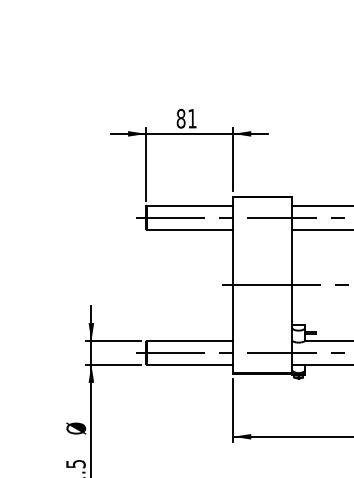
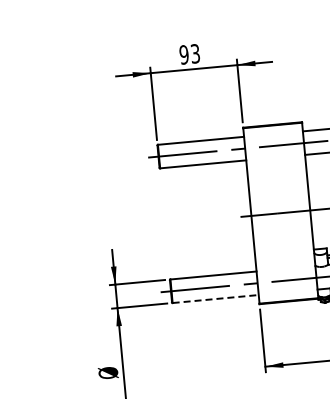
text: (186, 118) -> (189, 54), 81 -> 93
line: (190, 364) -> (216, 298), solid -> dashed

